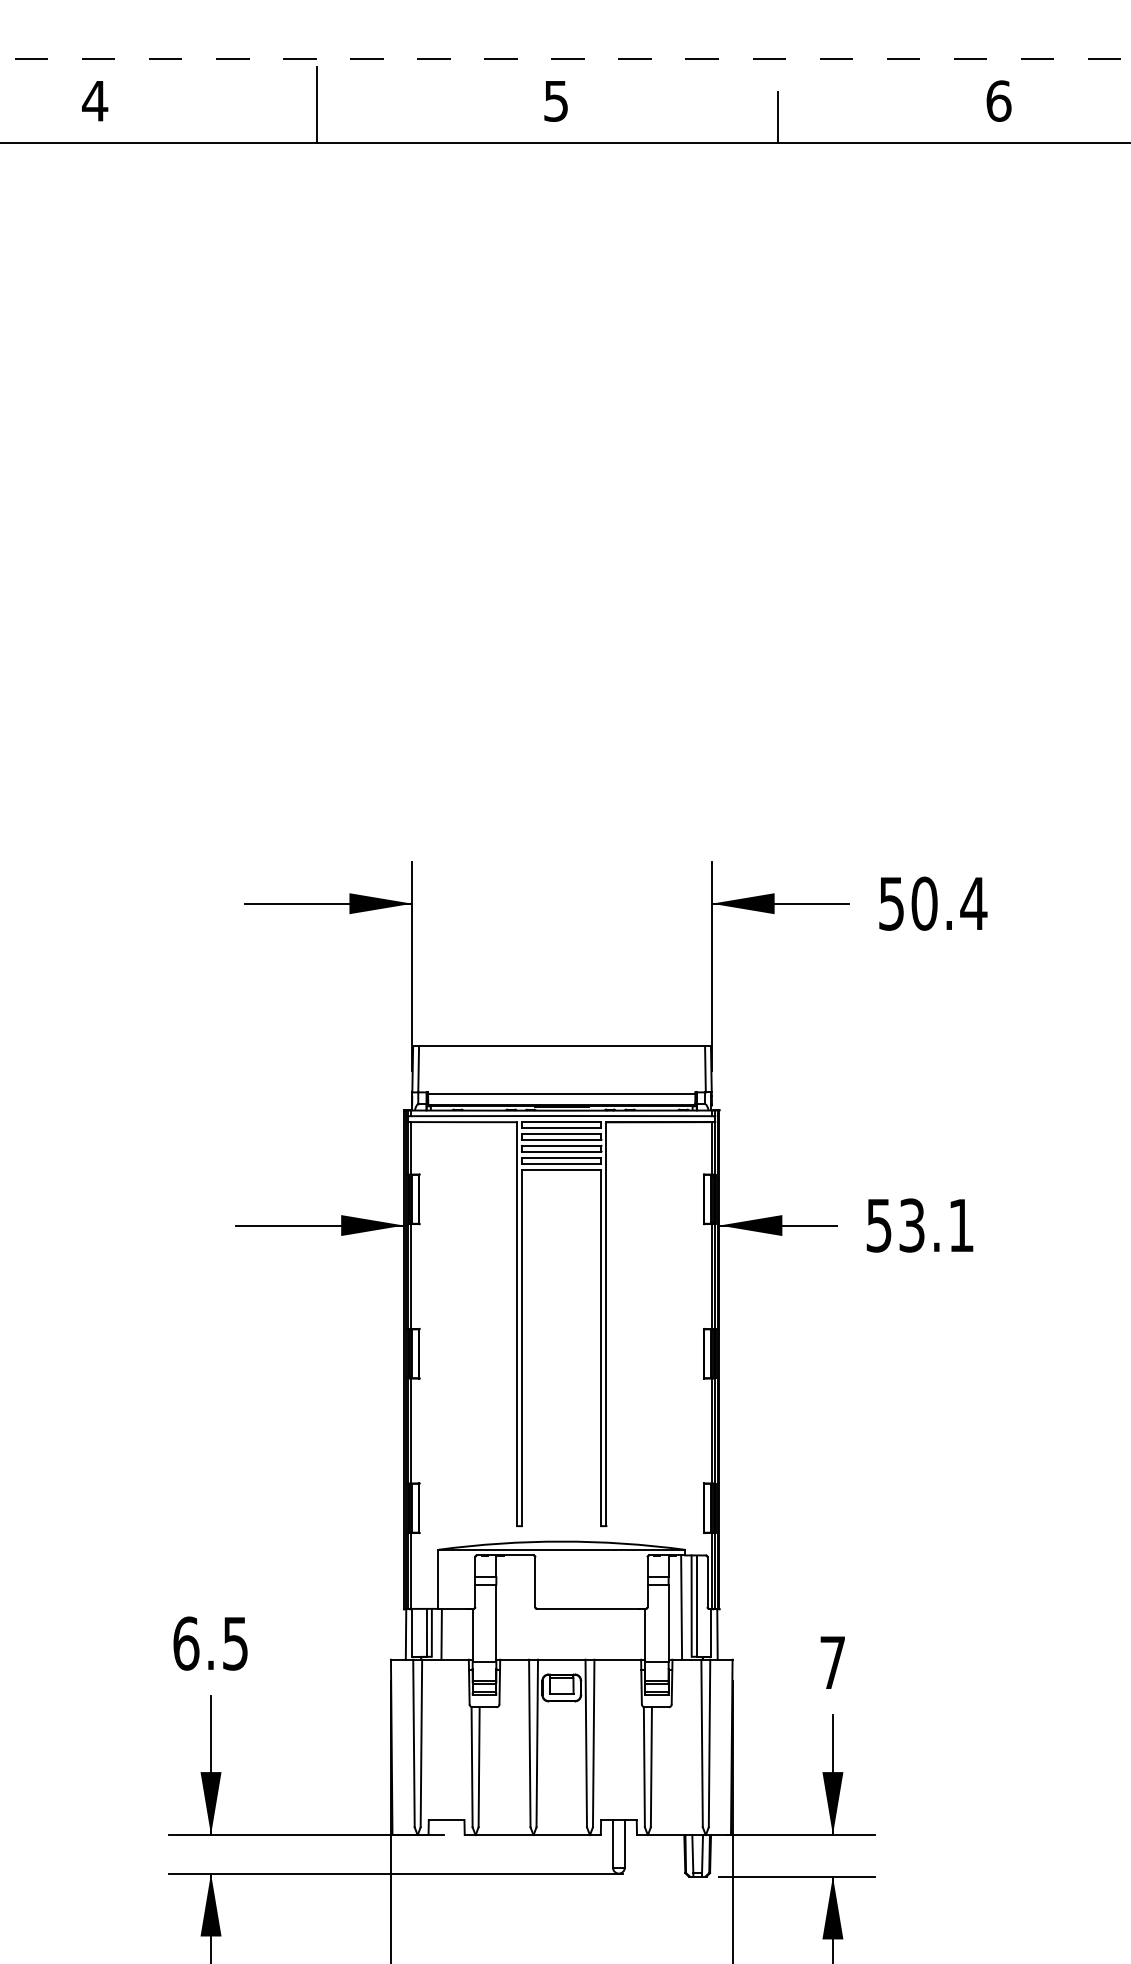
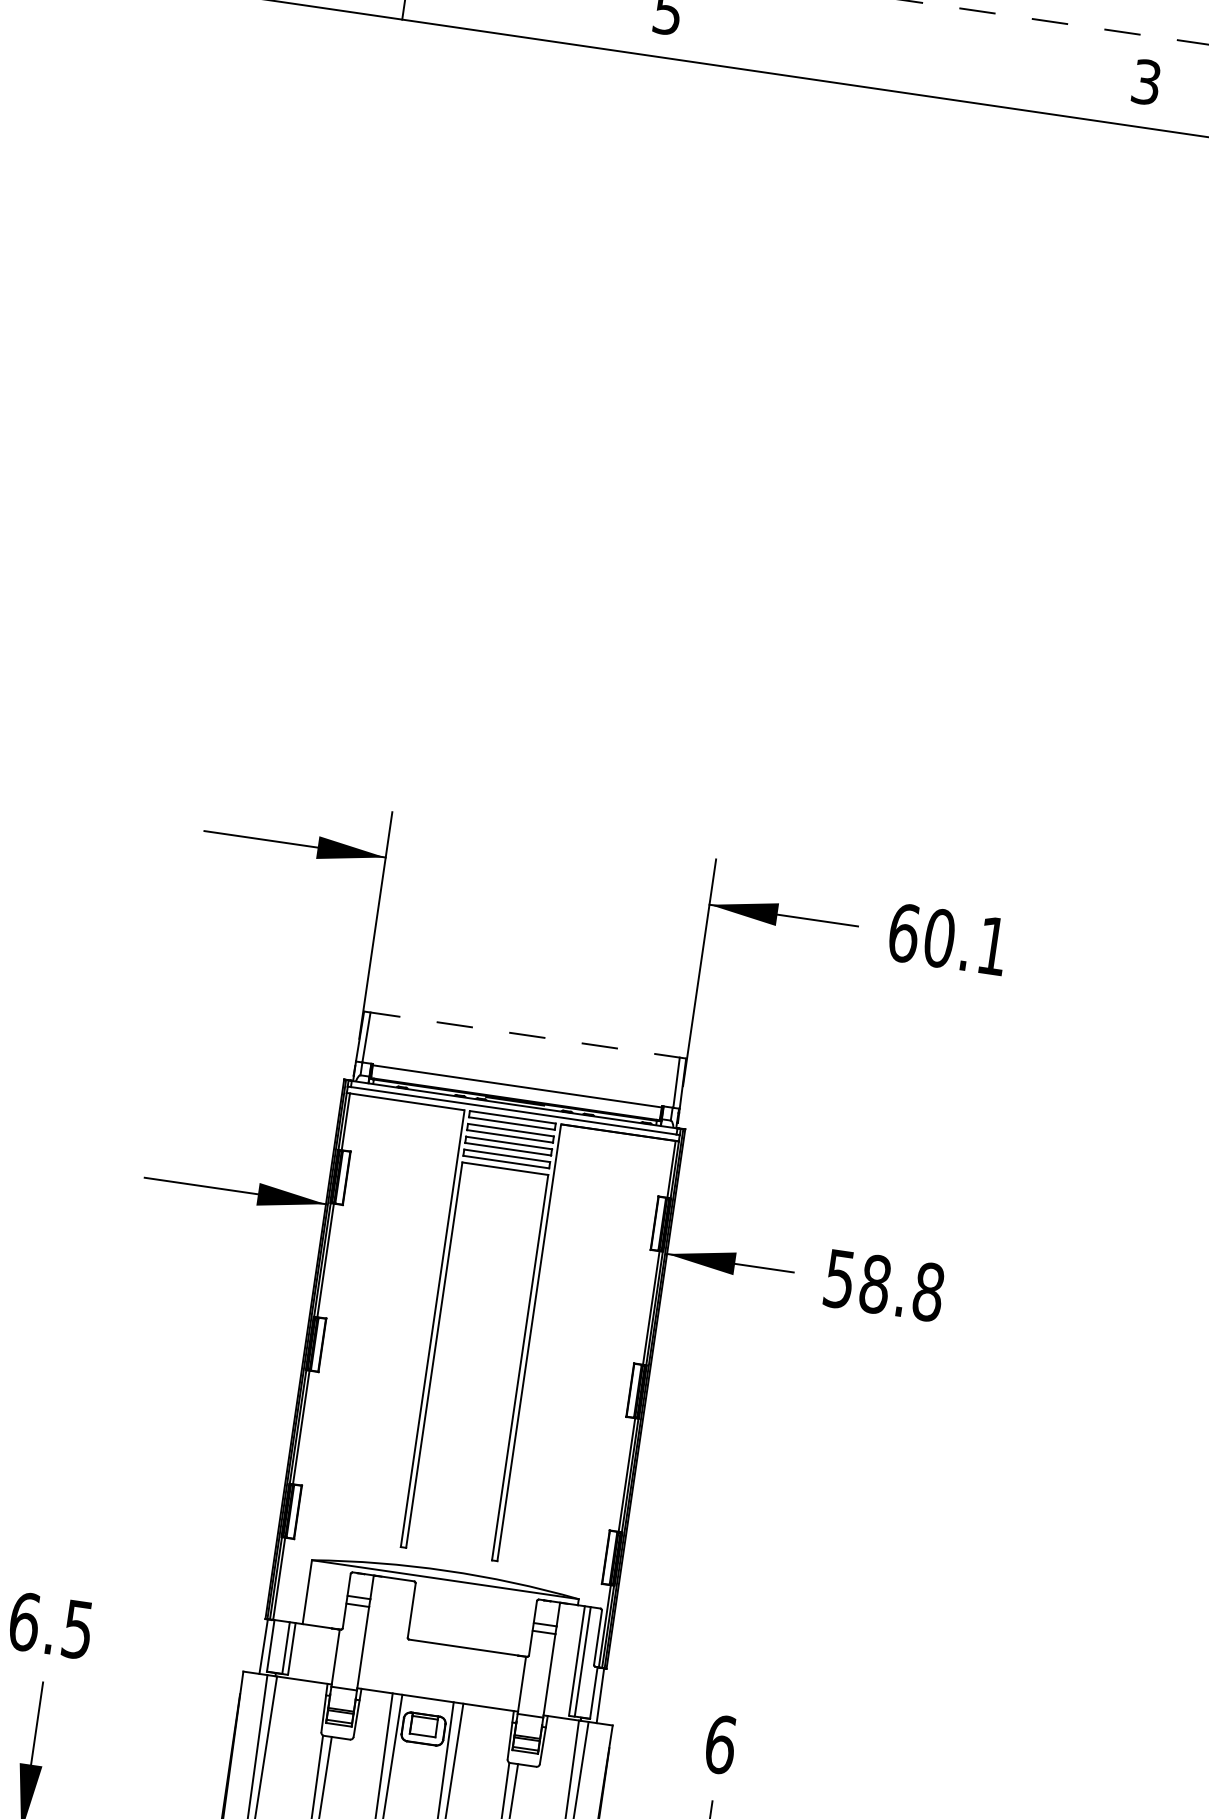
text: (998, 100) -> (1146, 81), 6 -> 3
line: (777, 117) -> (904, 65), removed
text: (933, 903) -> (949, 939), 50.4 -> 60.1
line: (562, 1046) -> (525, 1035), solid -> dashed
text: (936, 1225) -> (901, 1288), 53.1 -> 58.8
line: (681, 1607) -> (565, 1660), removed
line: (441, 1633) -> (302, 1651), removed
text: (833, 1662) -> (721, 1744), 7 -> 6

